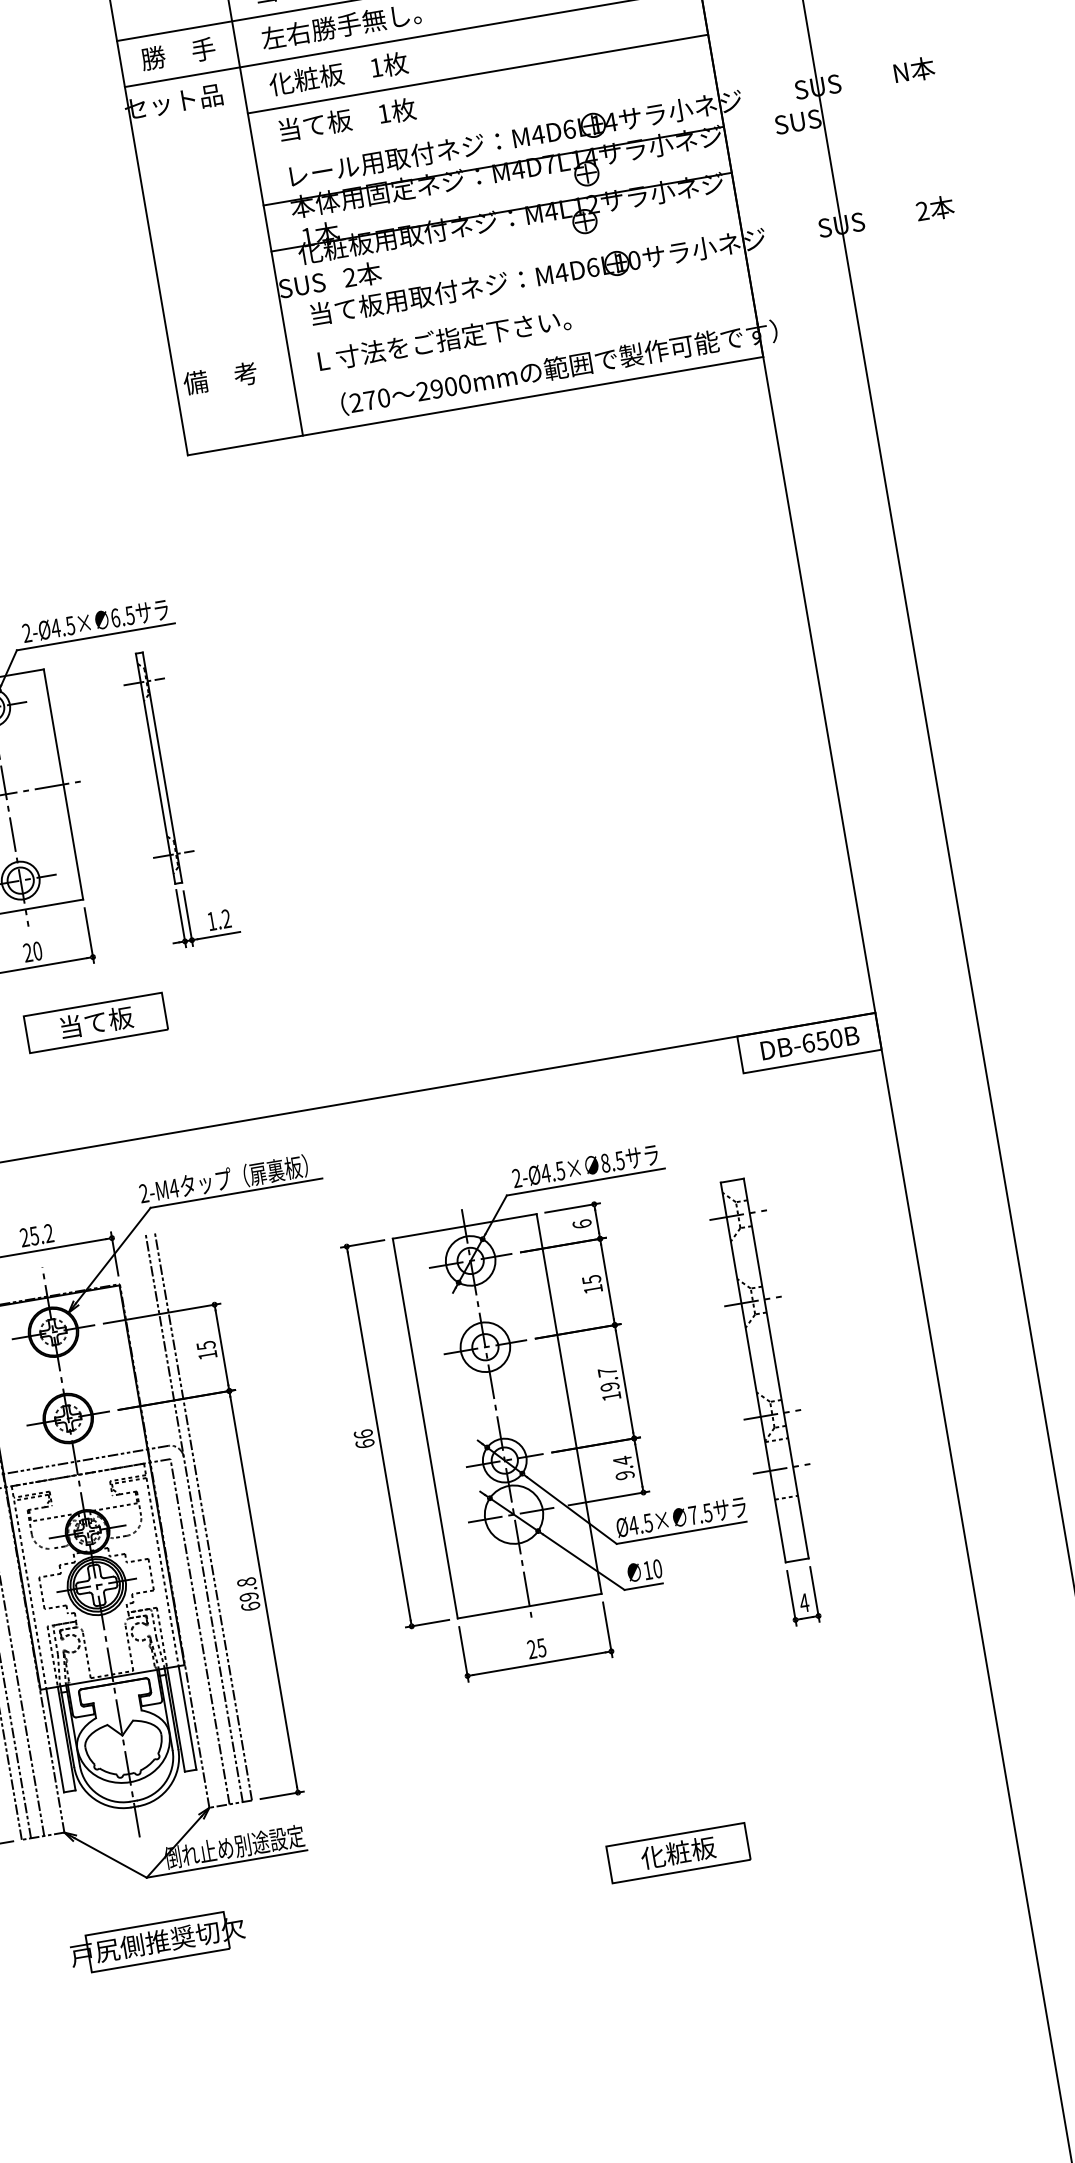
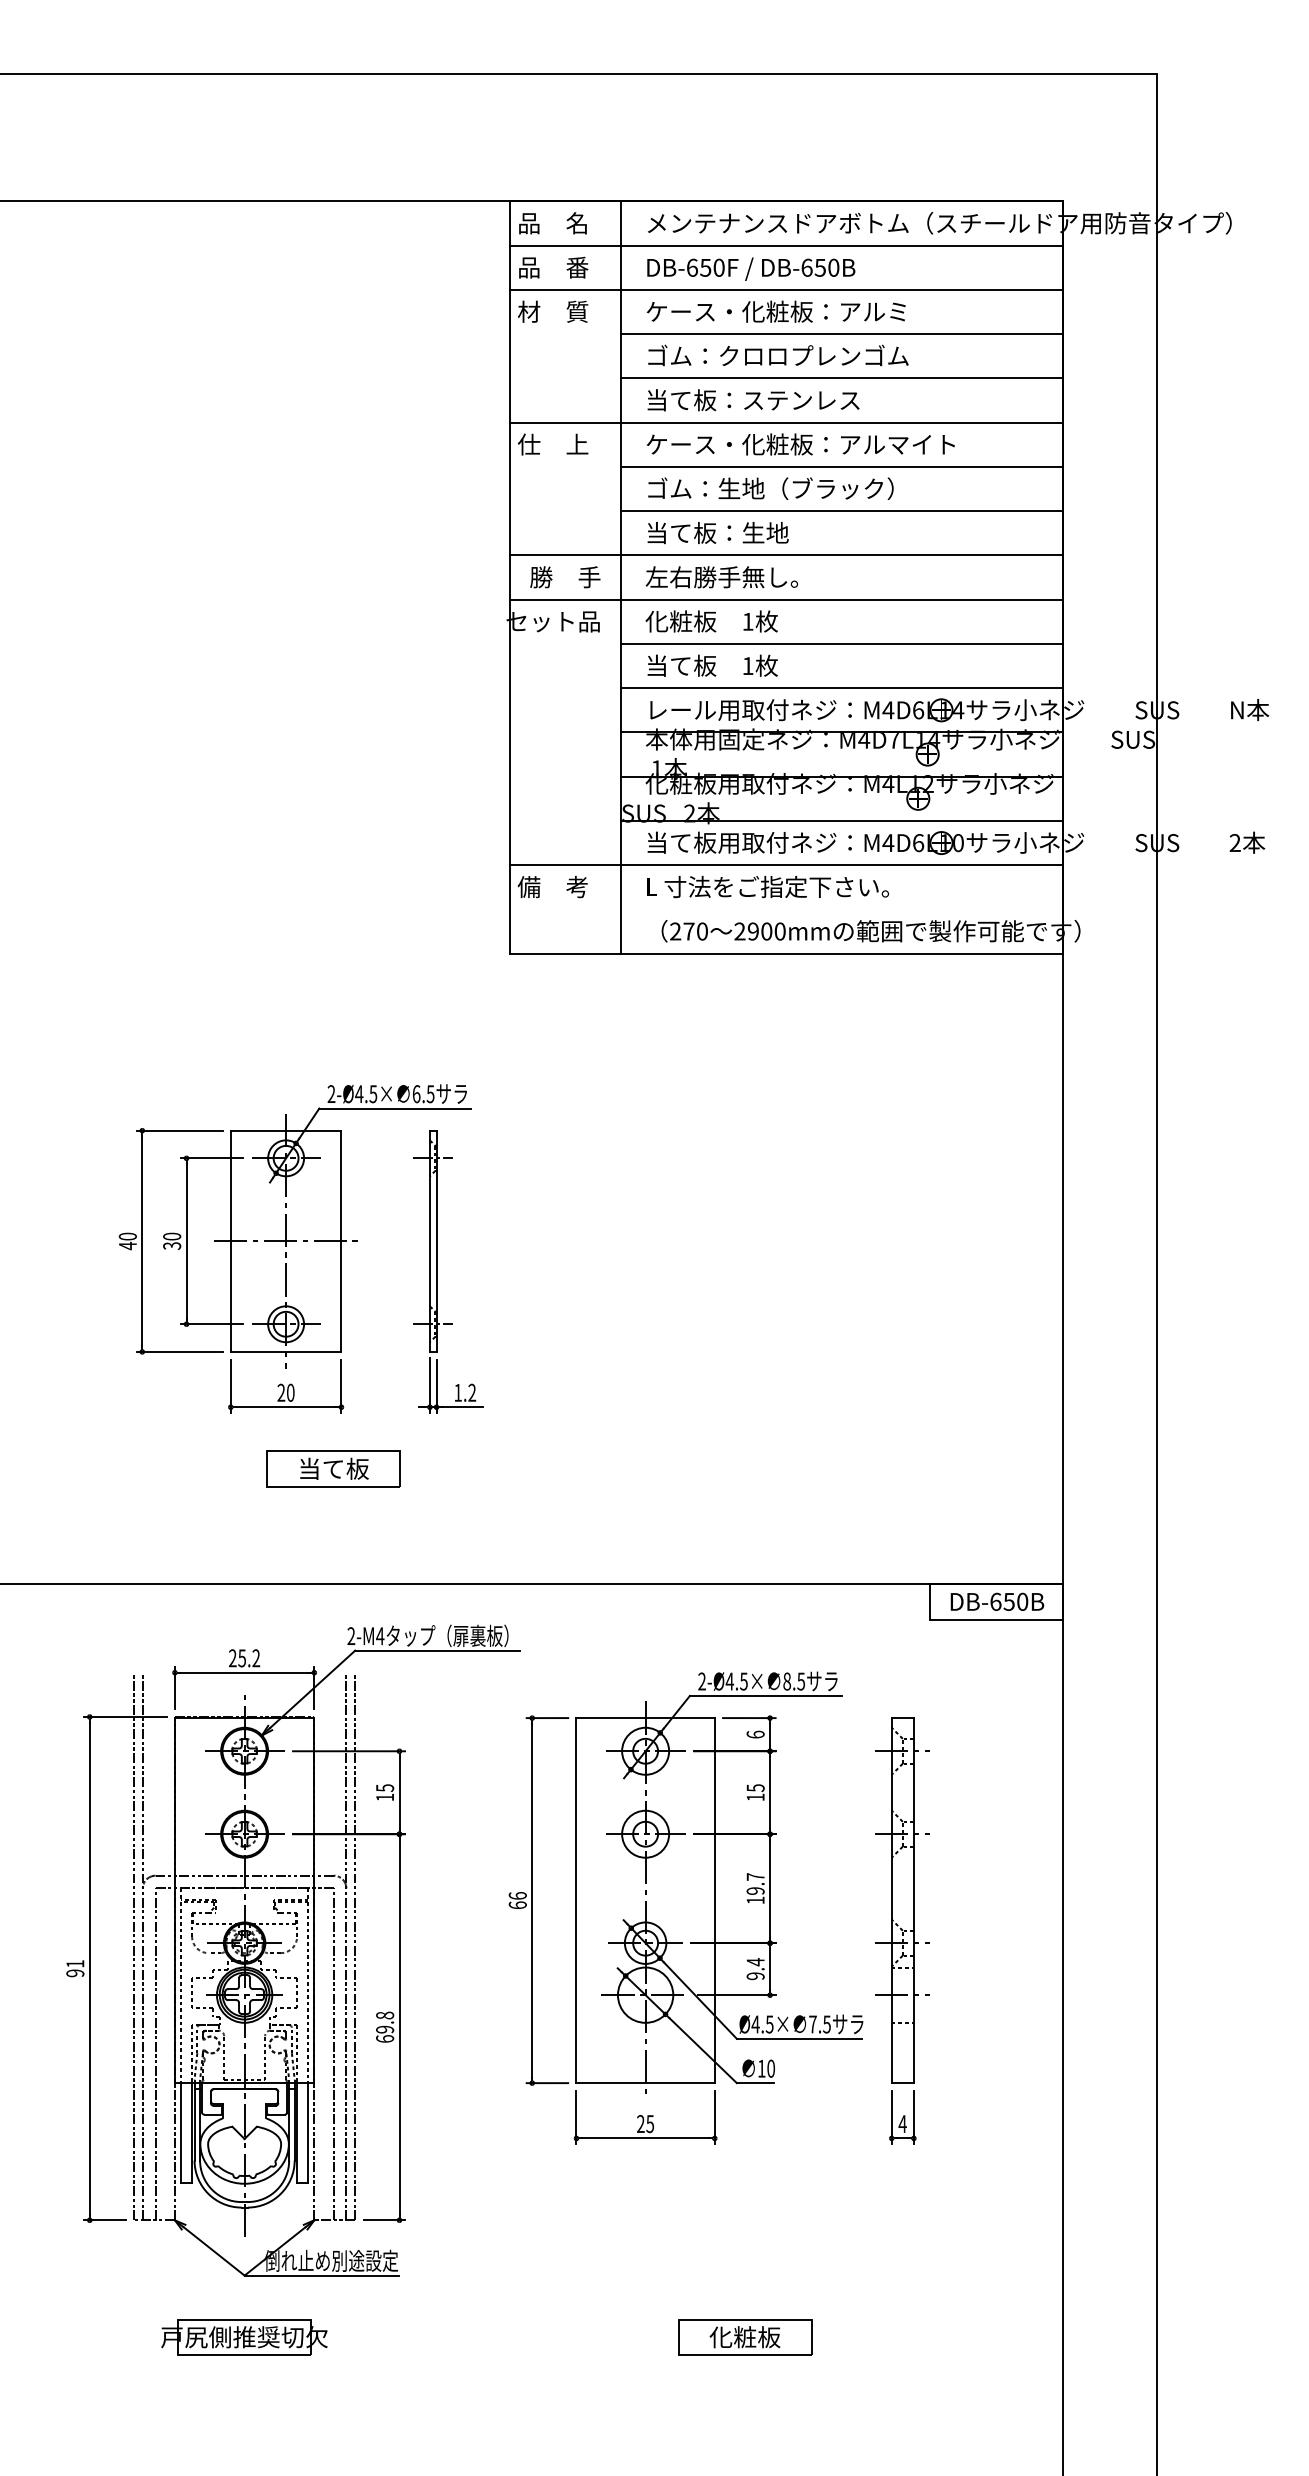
line: (485, 120) -> (841, 688), added
line: (508, 257) -> (841, 820), added
line: (459, 314) -> (786, 865), added

